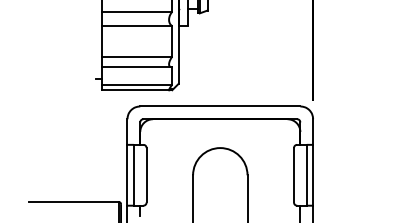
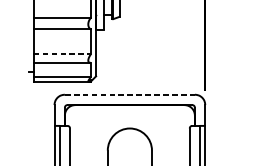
line: (137, 56) -> (62, 54), solid -> dashed
line: (220, 106) -> (130, 94), solid -> dashed

